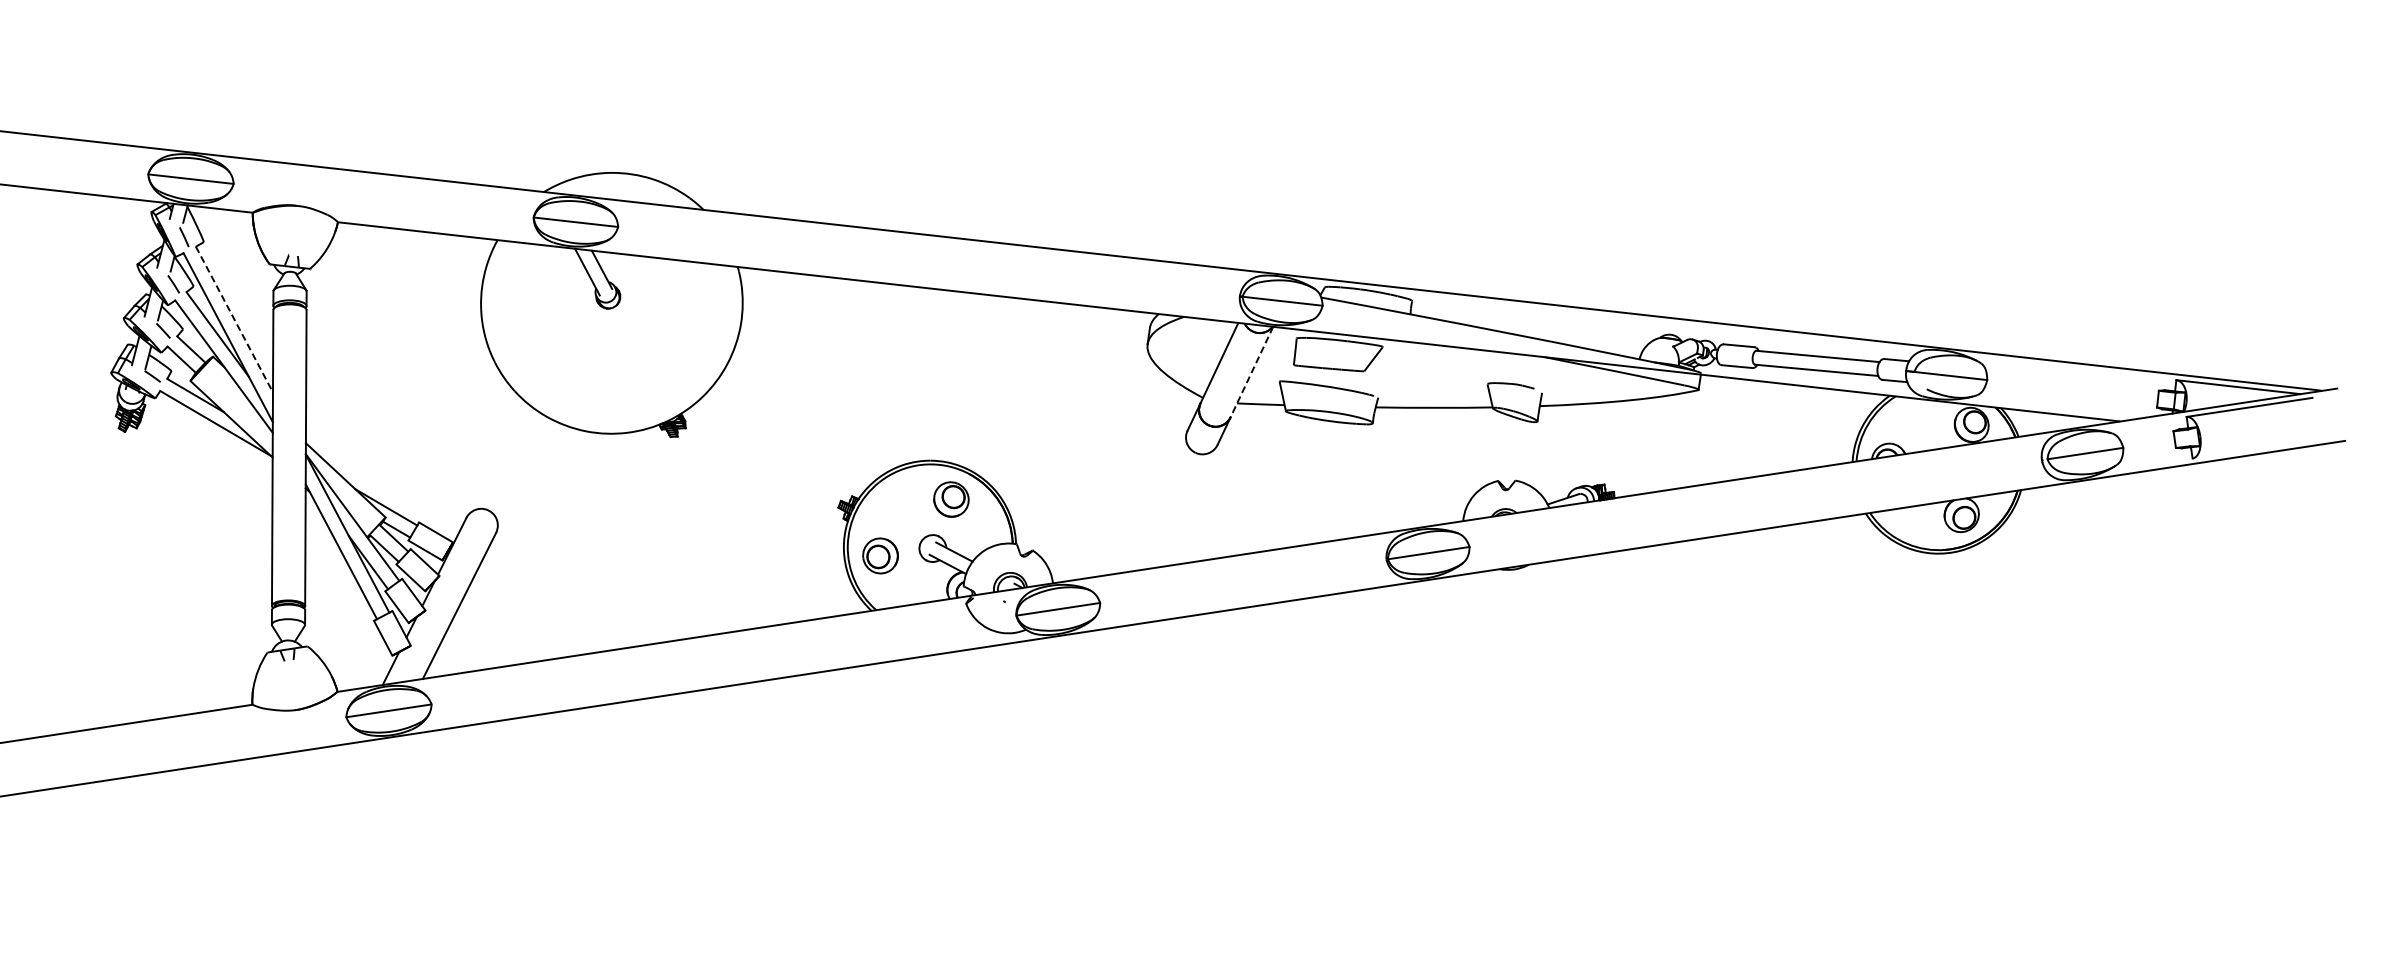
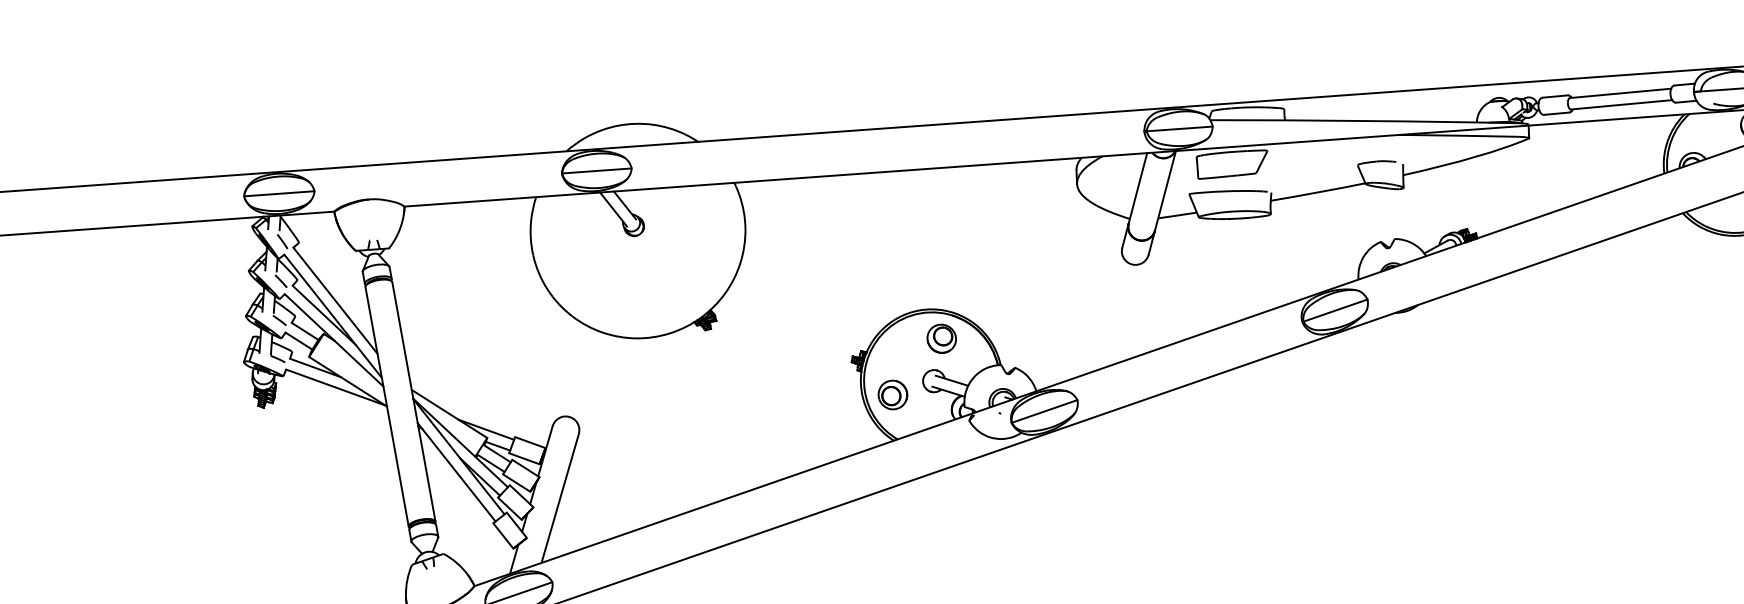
line: (234, 320) -> (335, 301), dashed -> solid
line: (1251, 372) -> (1165, 191), dashed -> solid

